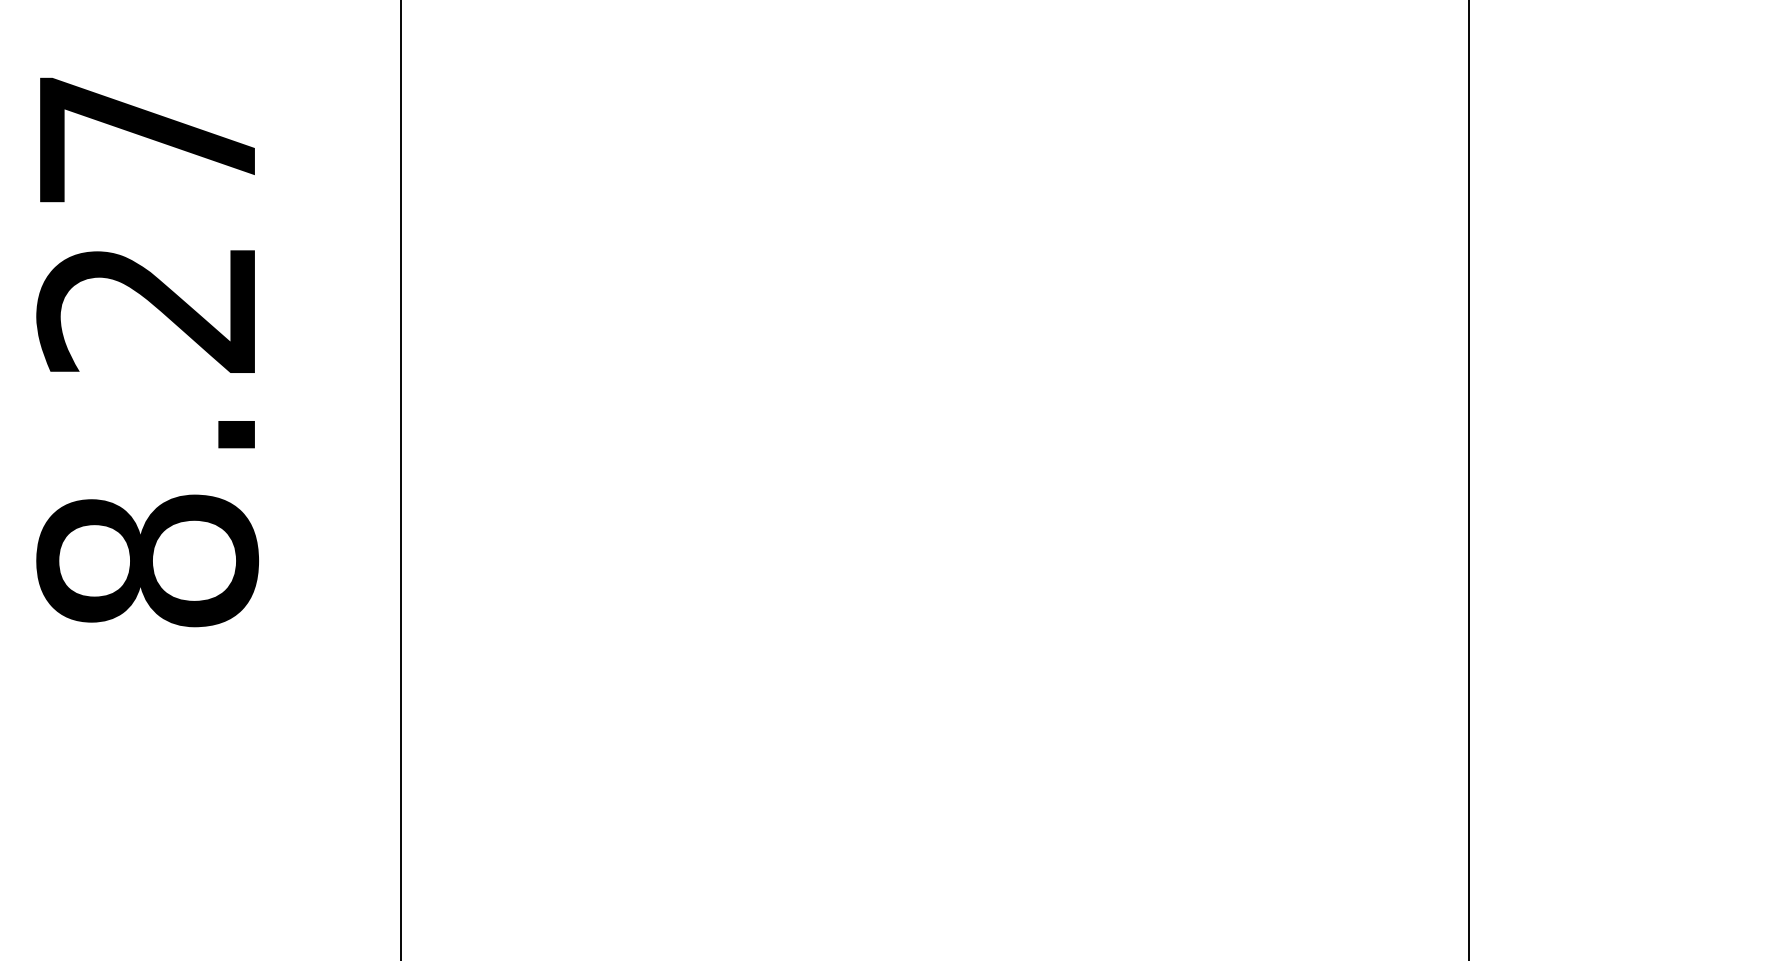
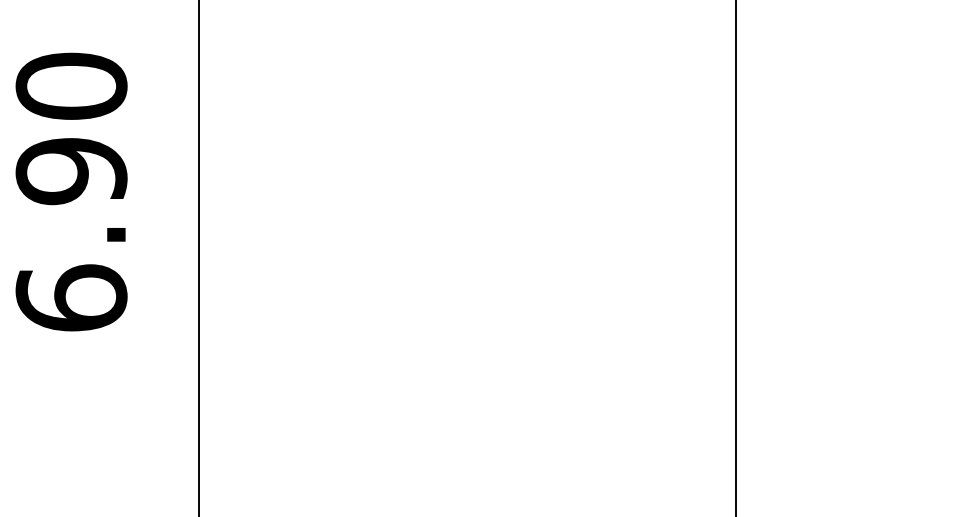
text: (147, 348) -> (71, 191), 8.27 -> 6.90

